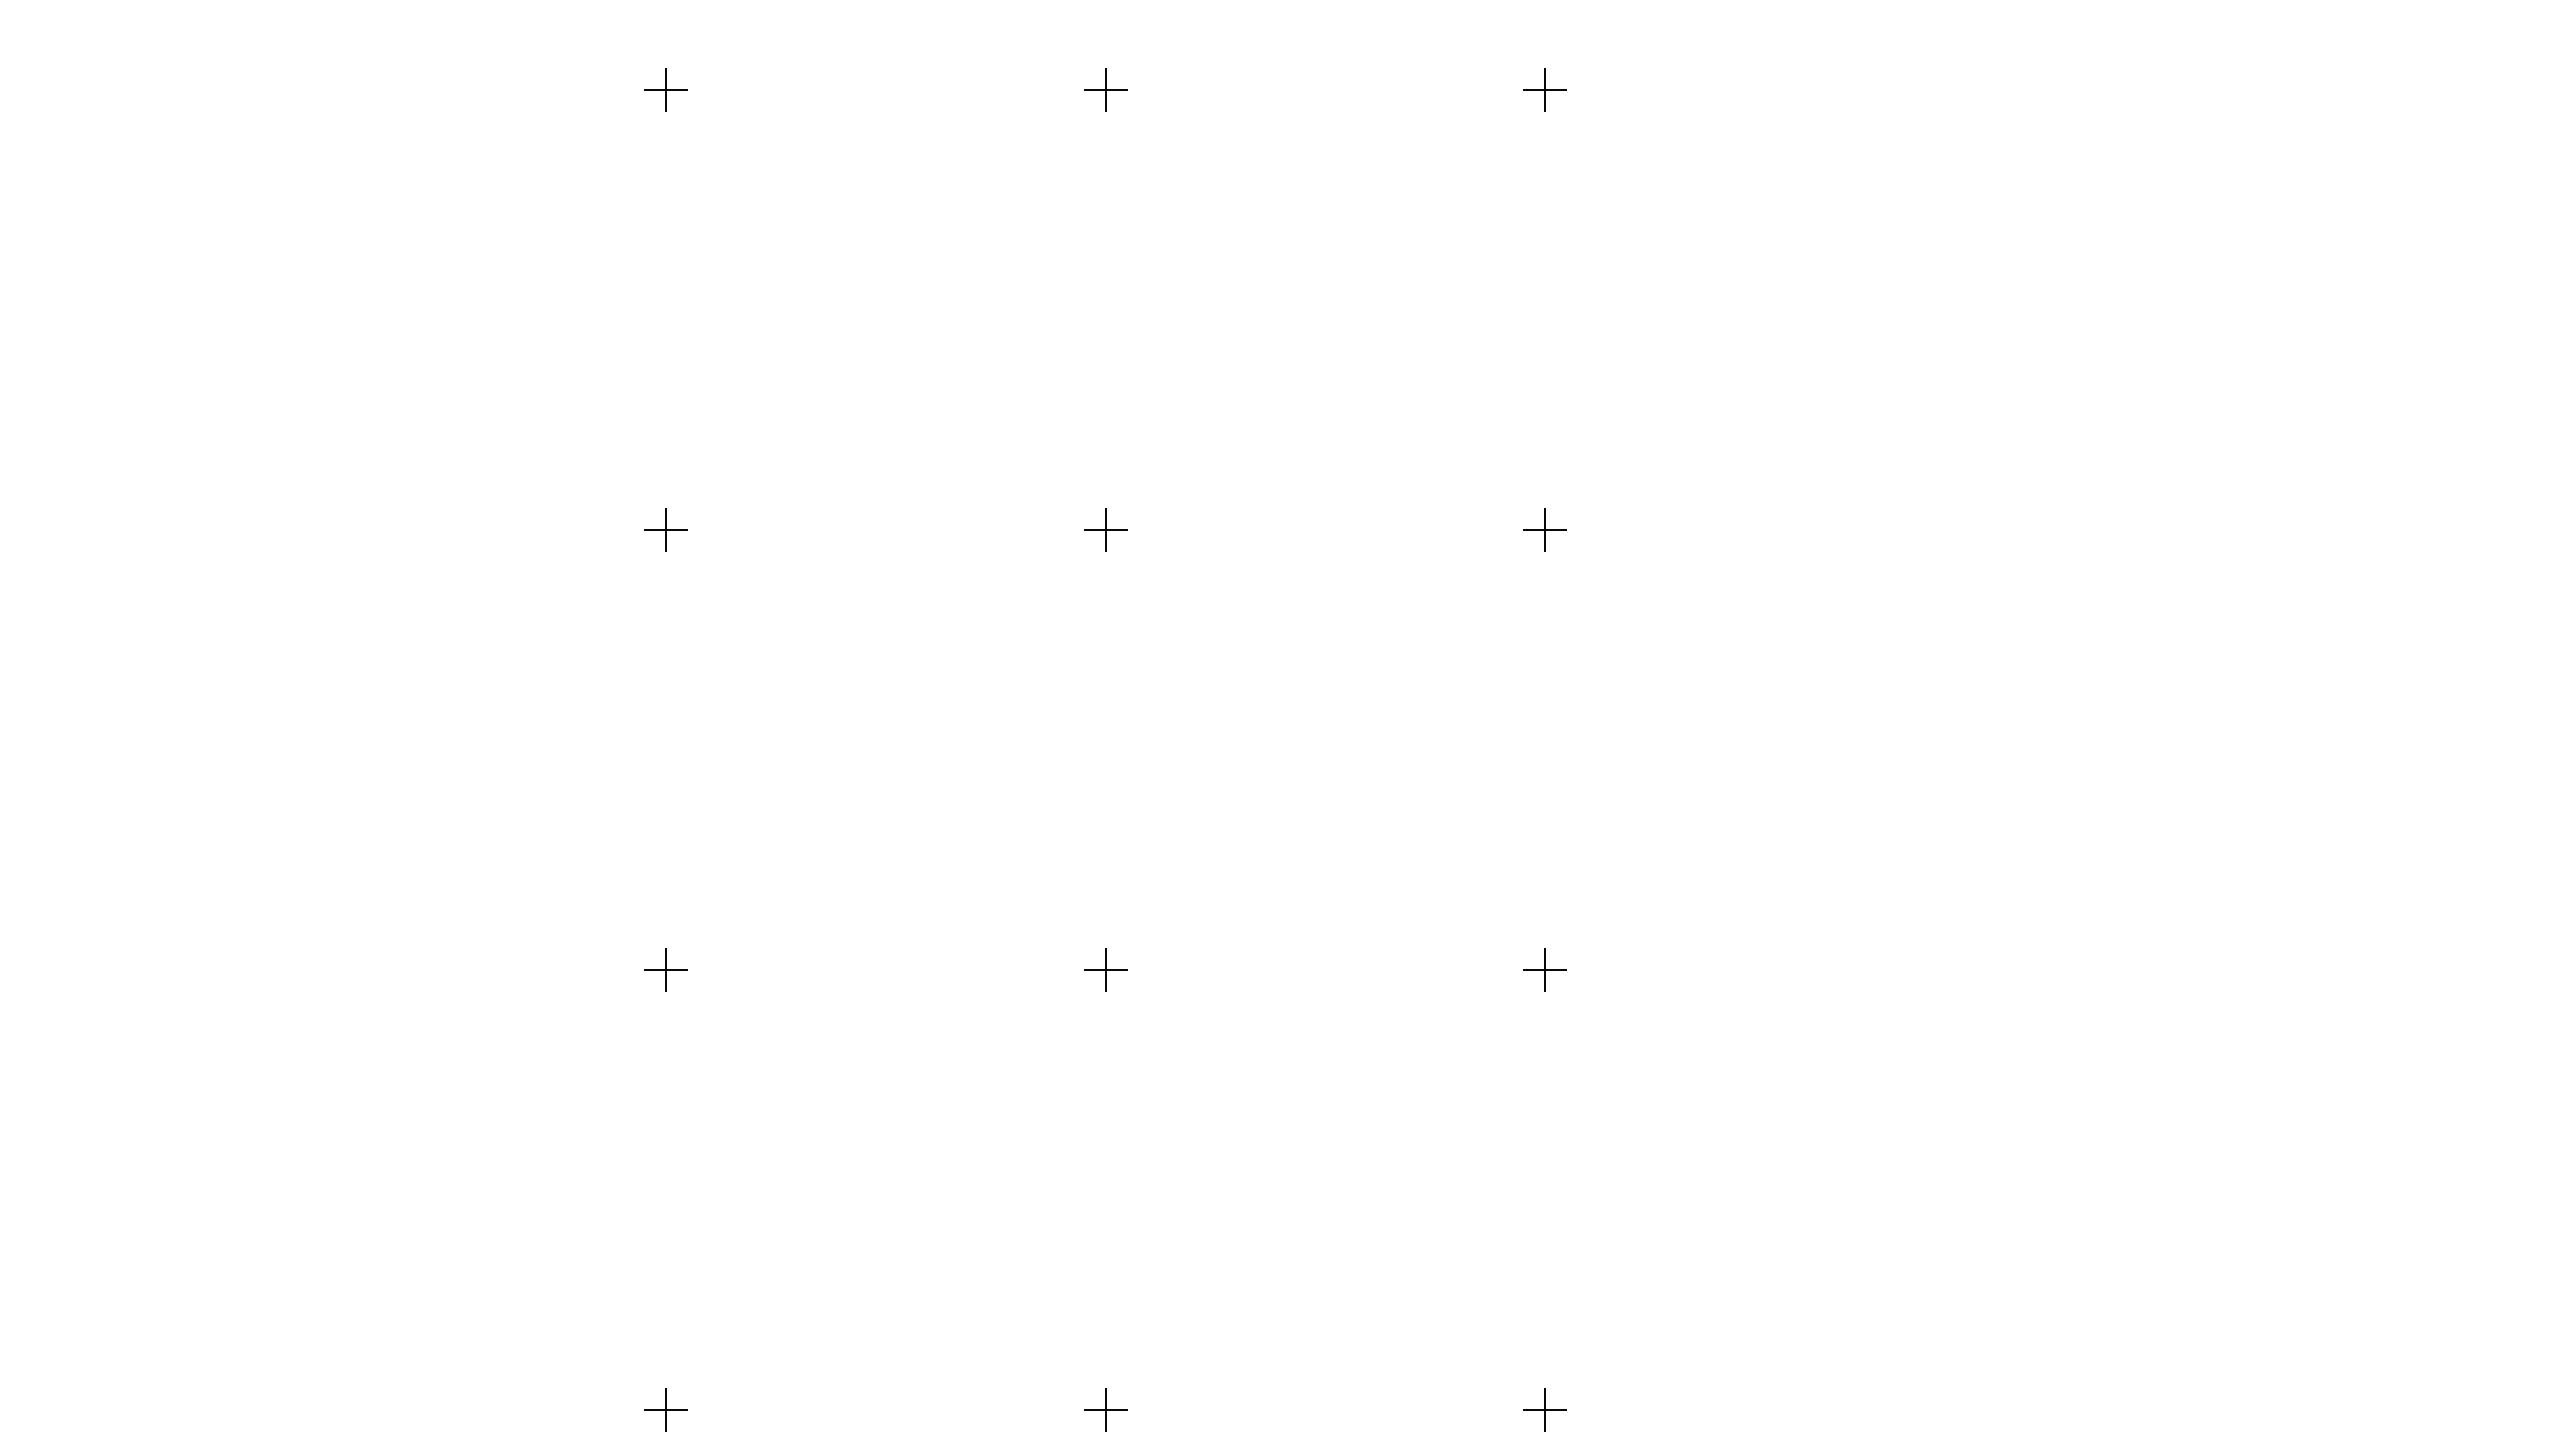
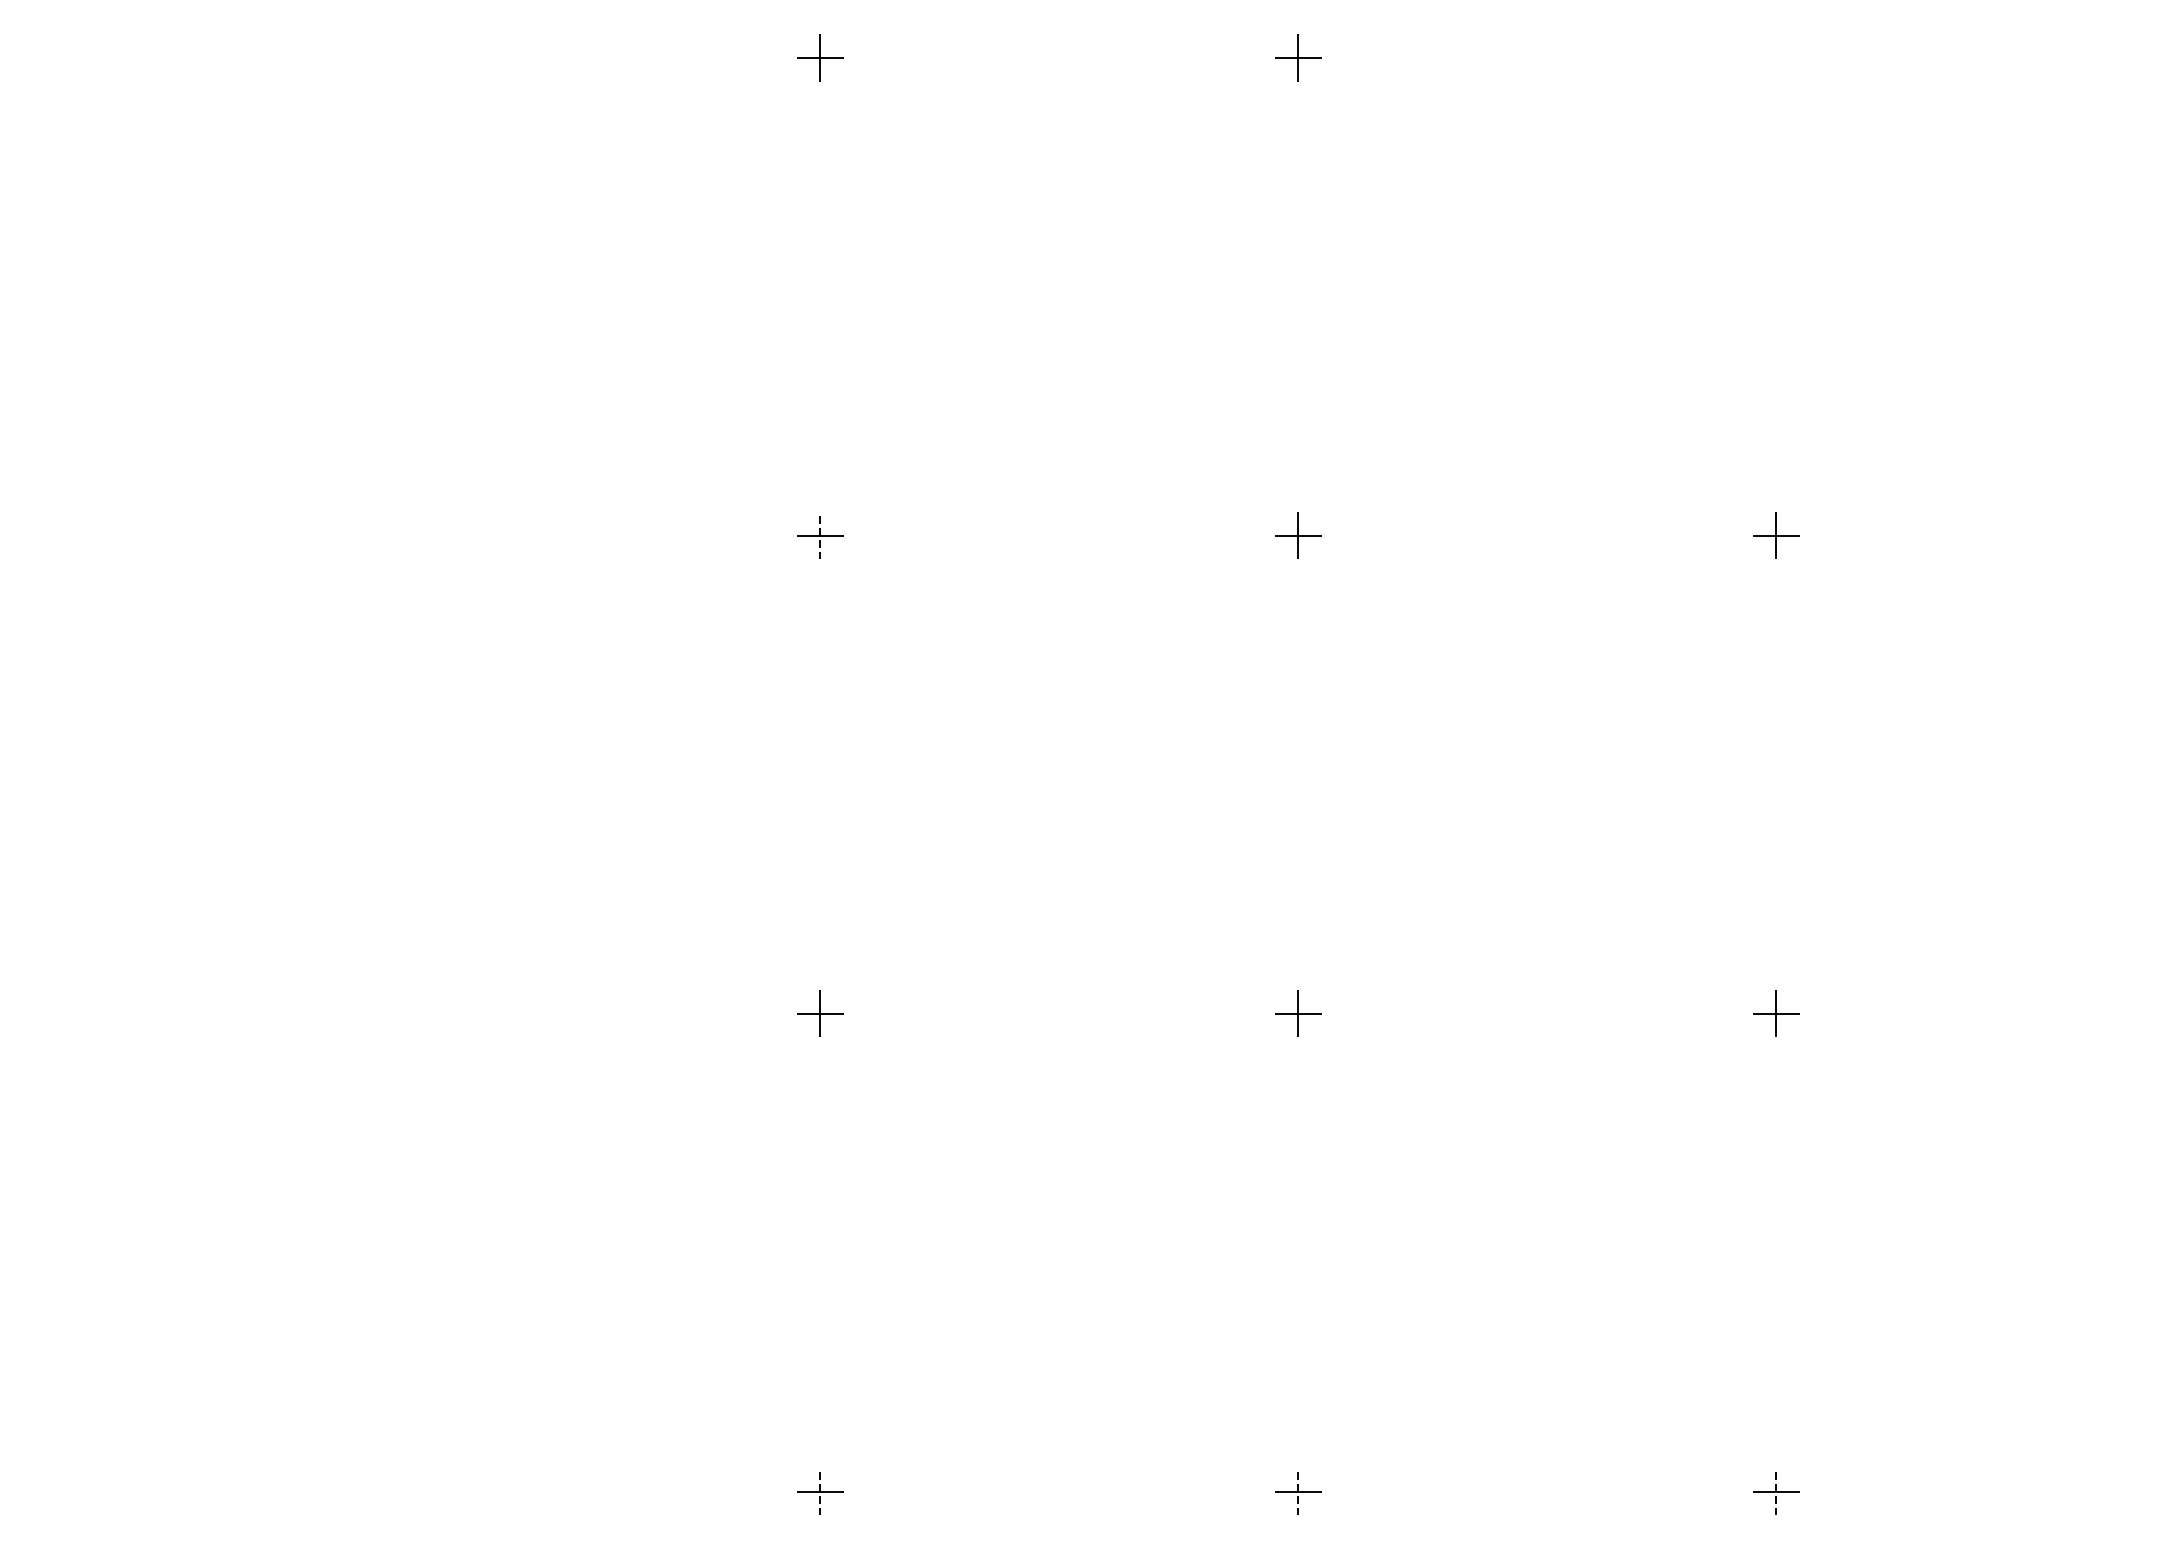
part: (1544, 89) -> (1775, 56), removed
line: (665, 530) -> (820, 535), solid -> dashed
line: (665, 1409) -> (820, 1491), solid -> dashed
line: (1105, 1409) -> (1298, 1491), solid -> dashed
line: (1545, 1409) -> (1776, 1491), solid -> dashed

